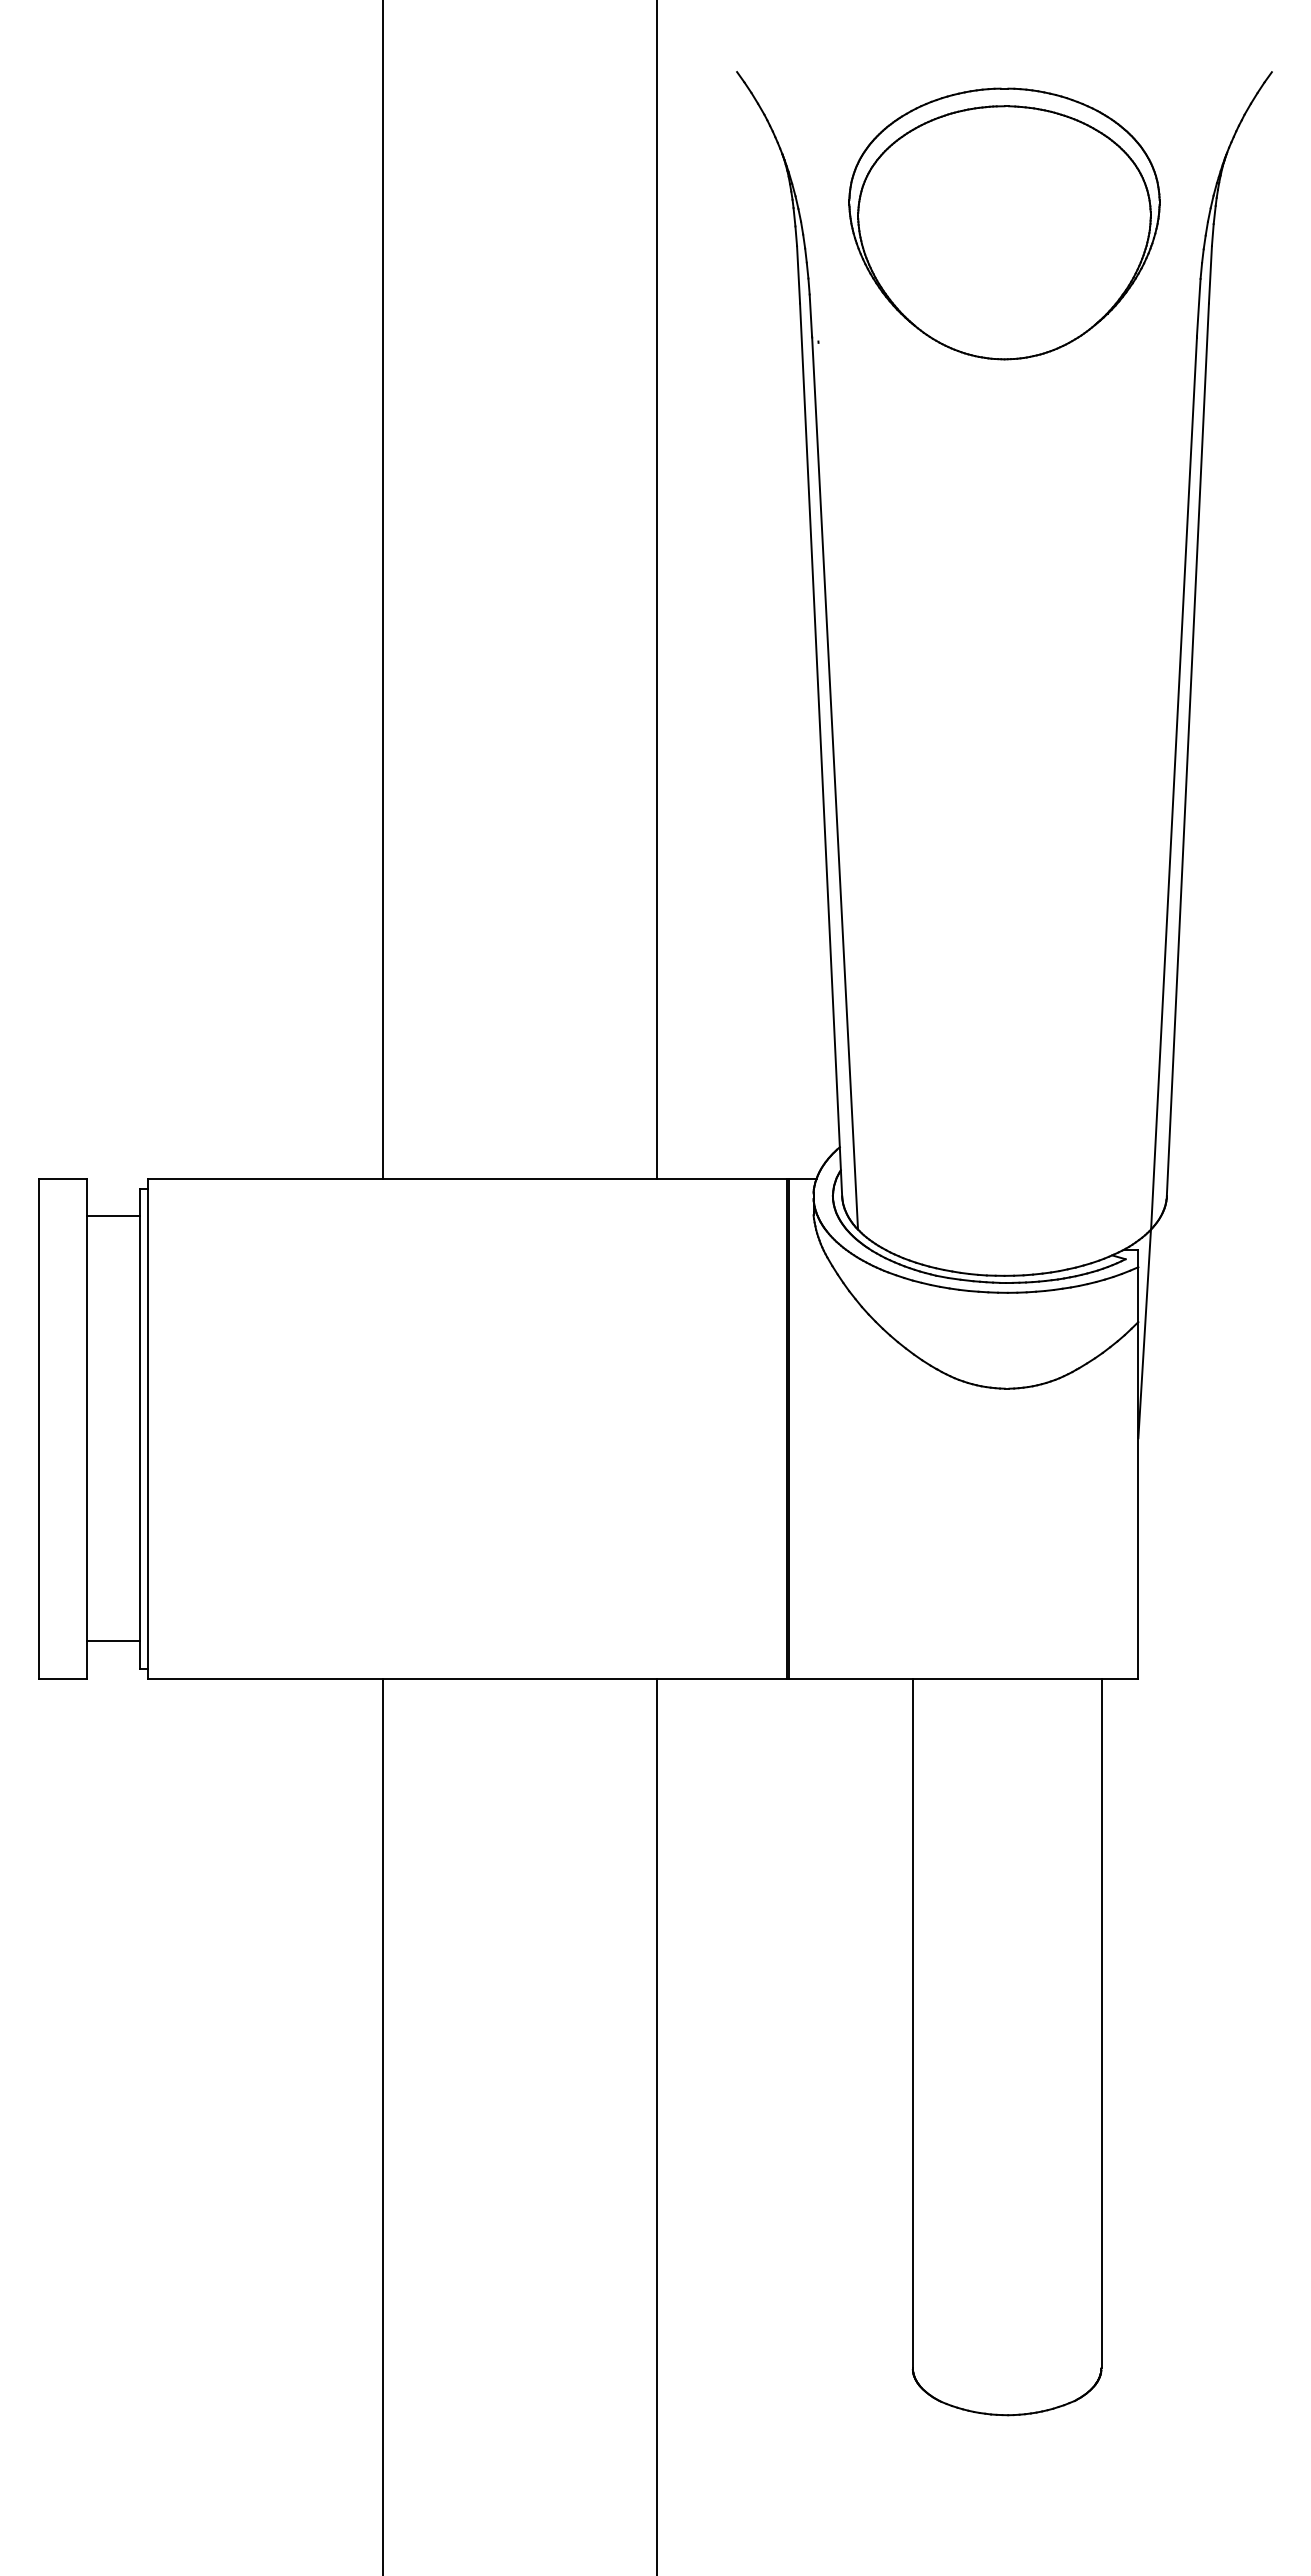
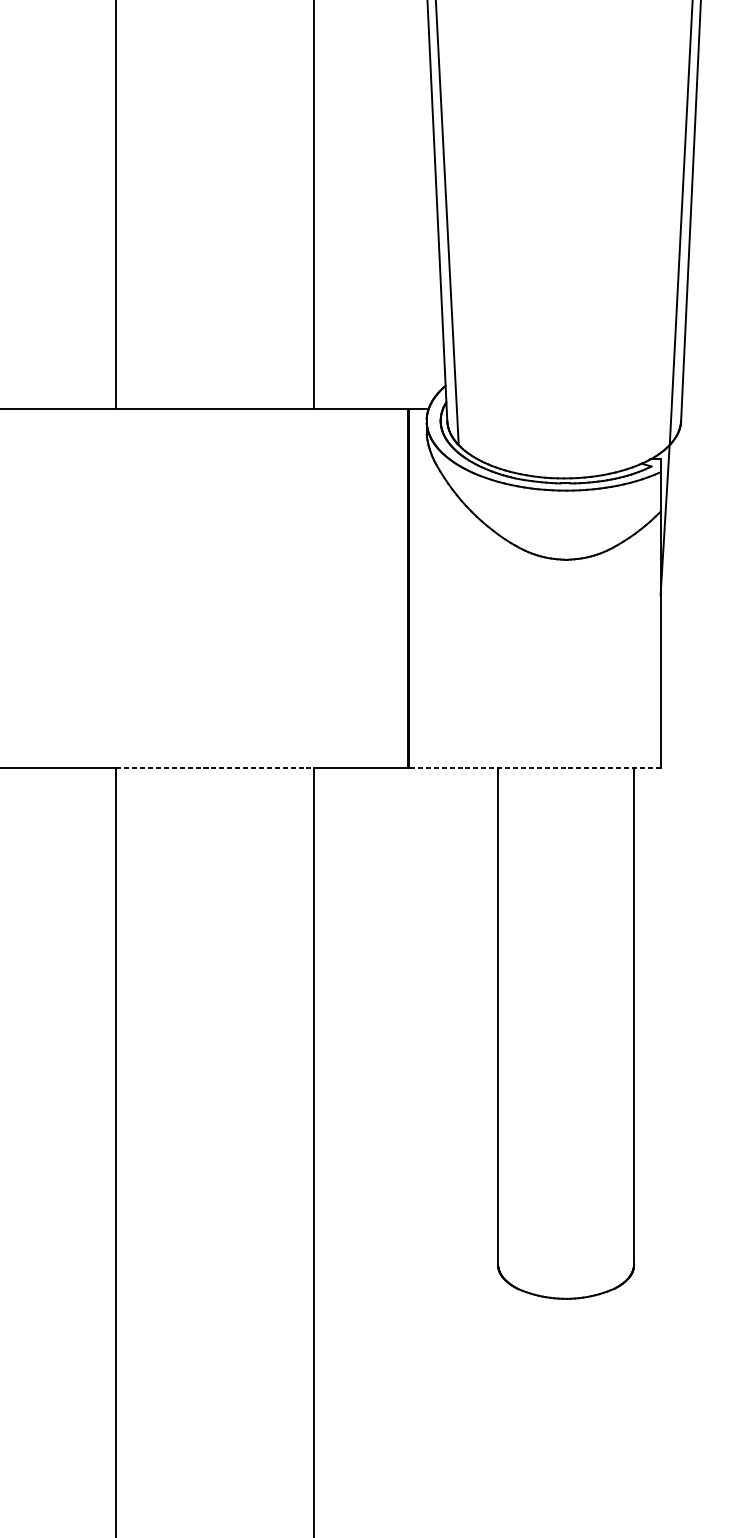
line: (520, 1678) -> (215, 768), solid -> dashed
line: (963, 1678) -> (534, 768), solid -> dashed

